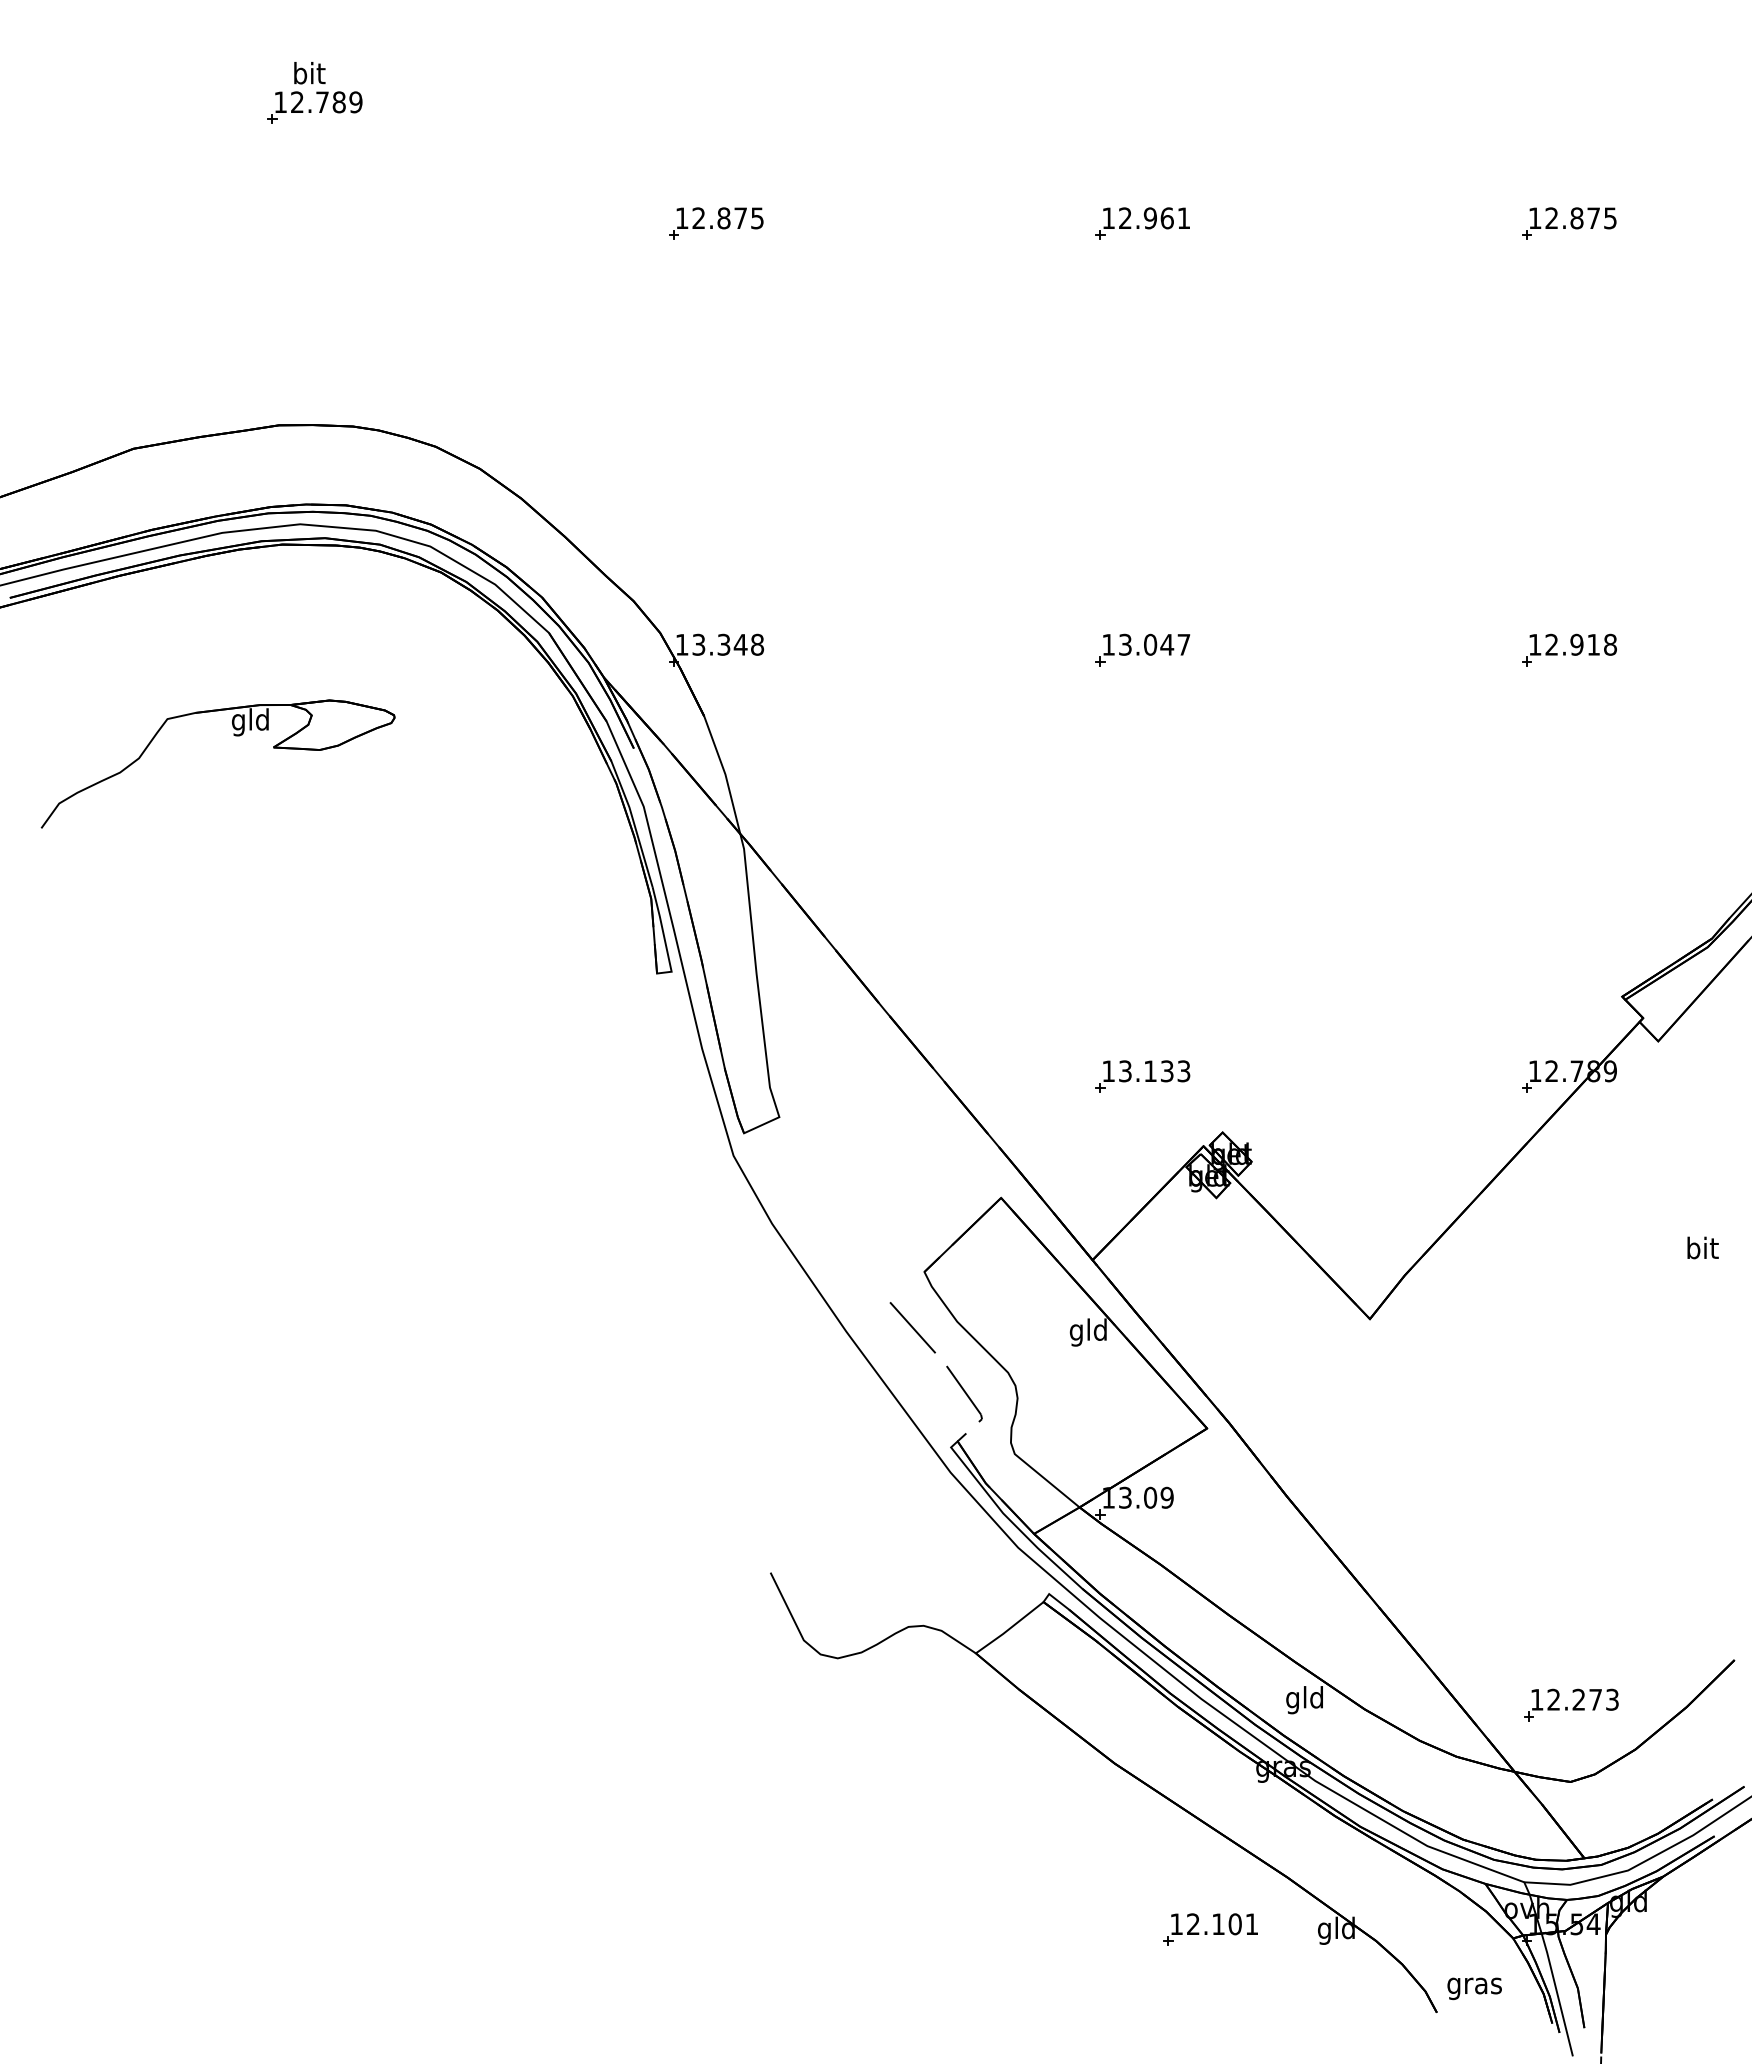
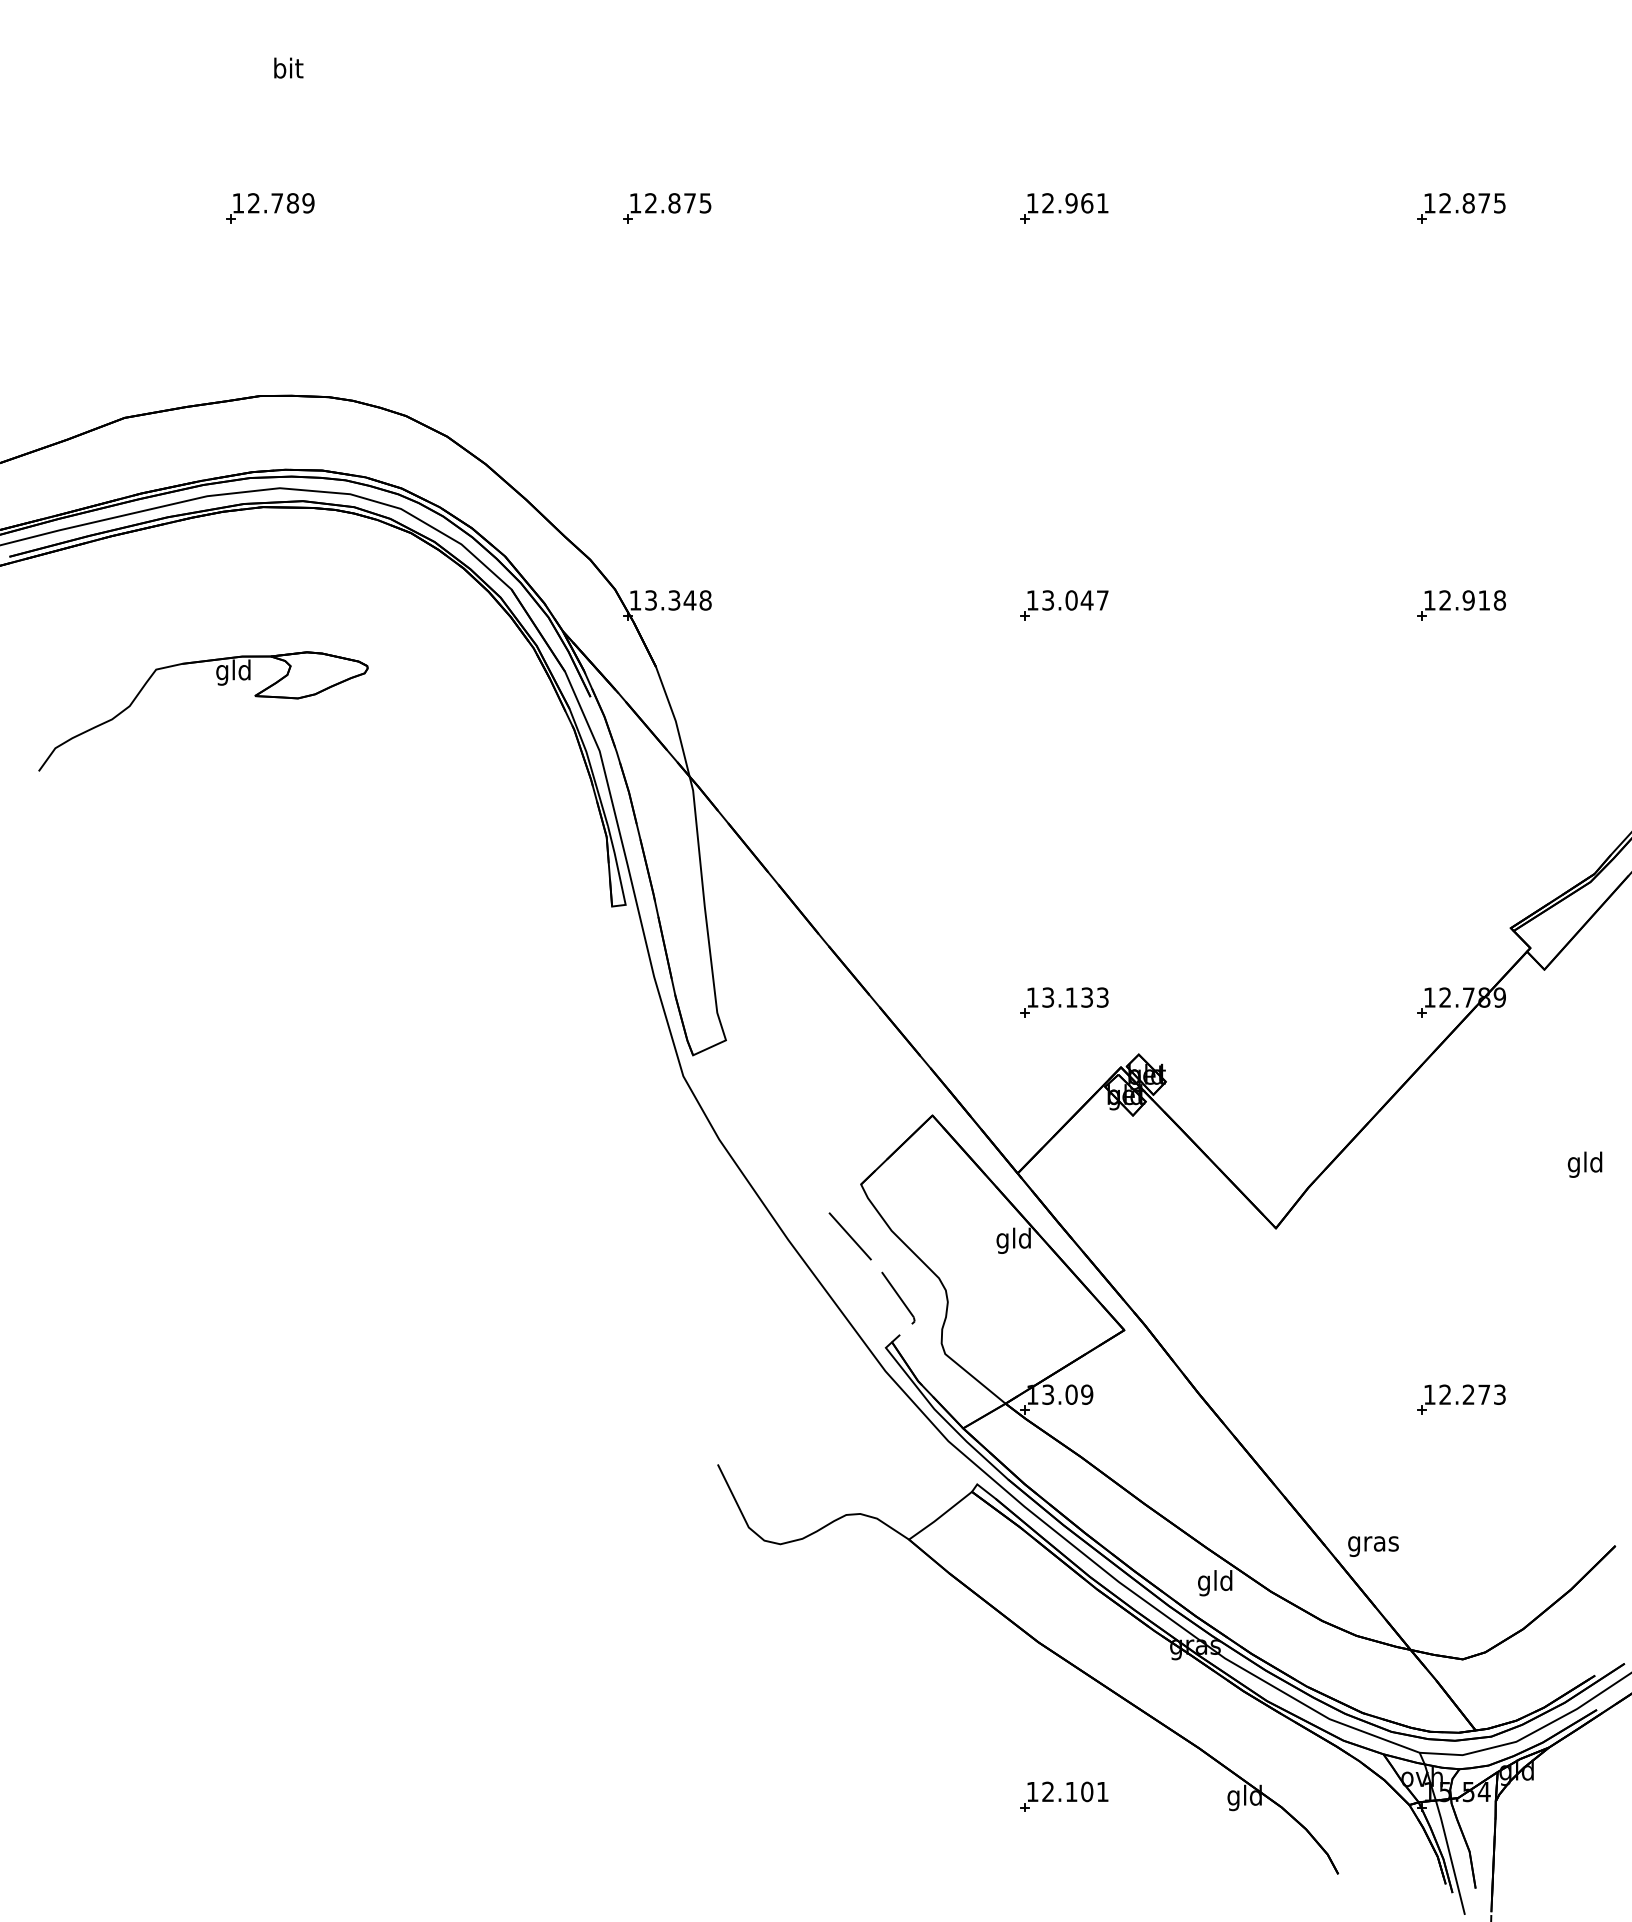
part: (314, 107) -> (269, 208), moved
text: (1701, 1250) -> (1584, 1164), bit -> gld
part: (1571, 1704) -> (1461, 1399), moved
part: (1210, 1929) -> (1064, 1796), moved
text: (1474, 1988) -> (1373, 1546), moved

